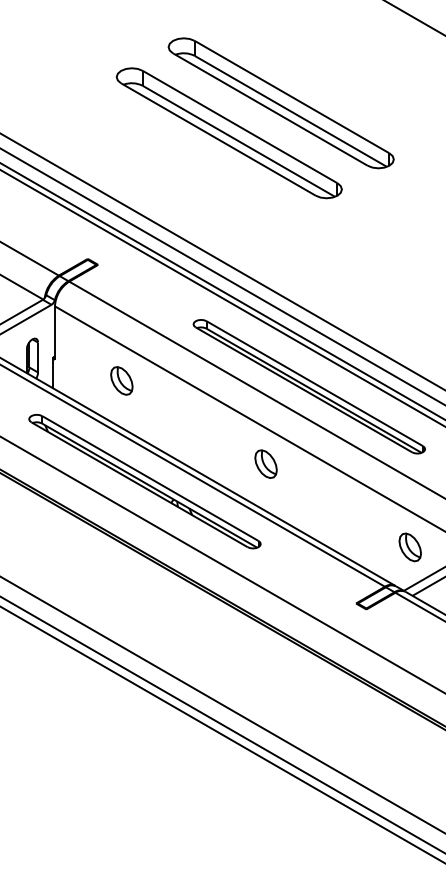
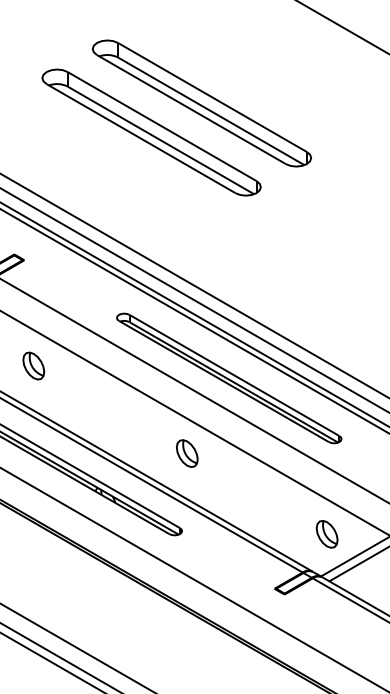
part: (121, 380) -> (33, 365), moved

